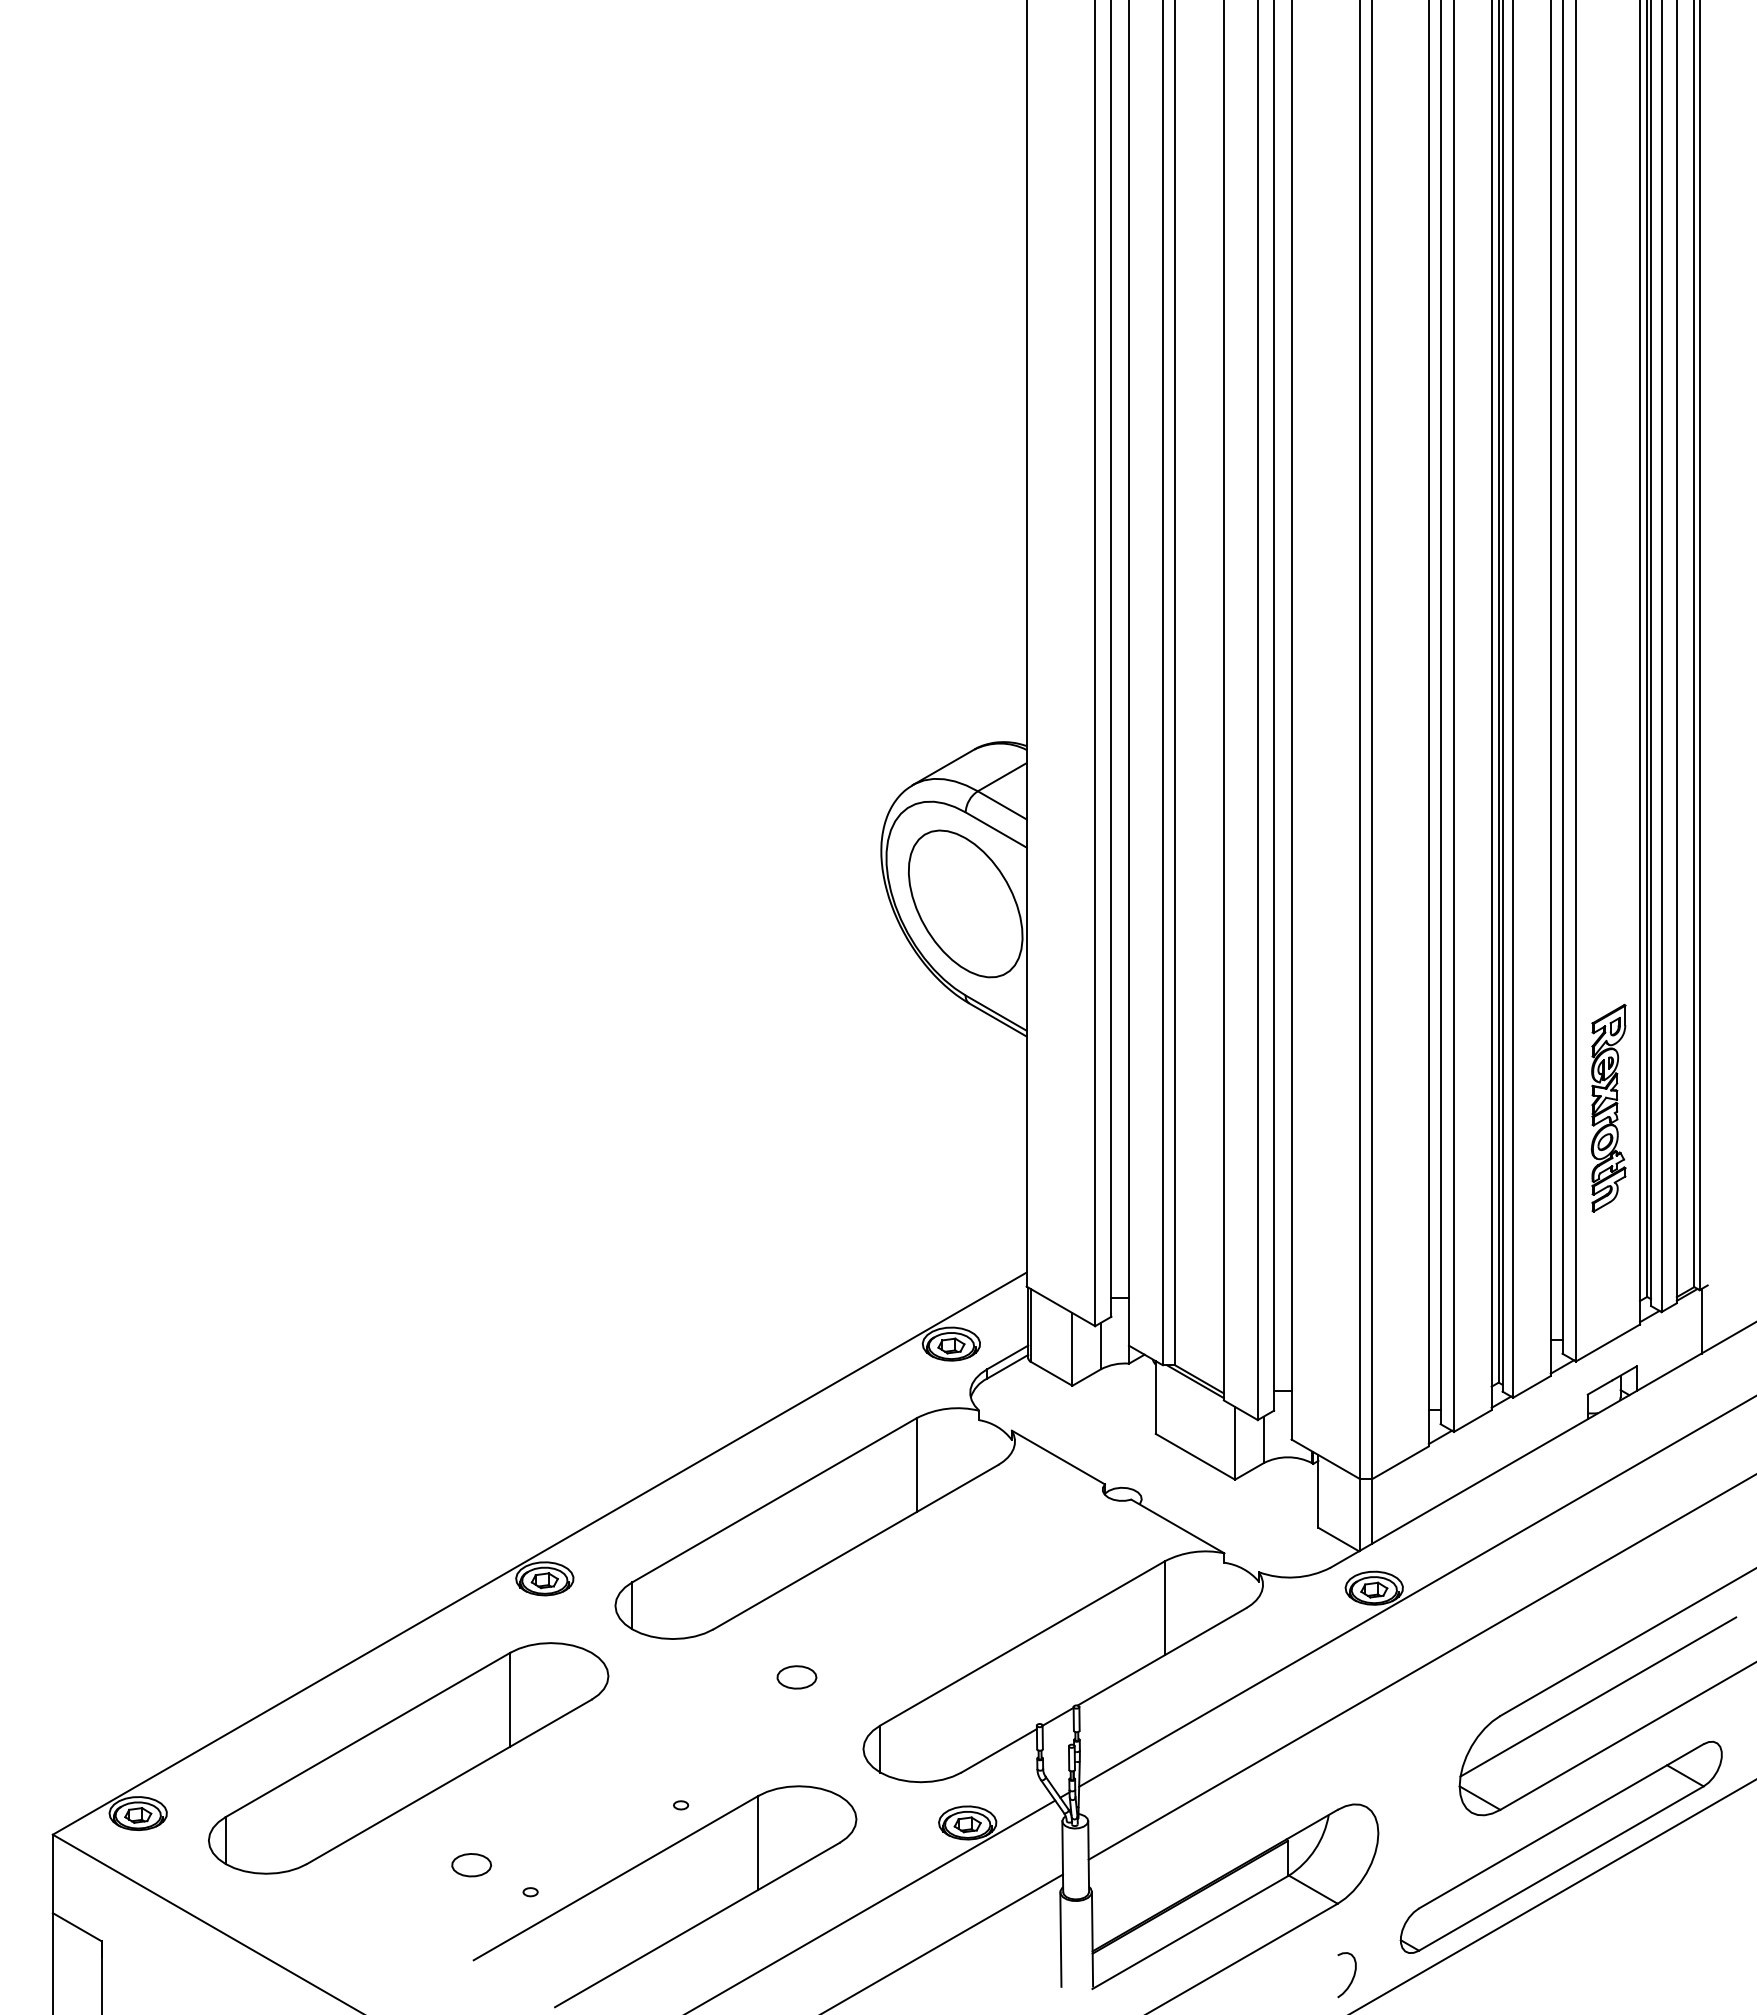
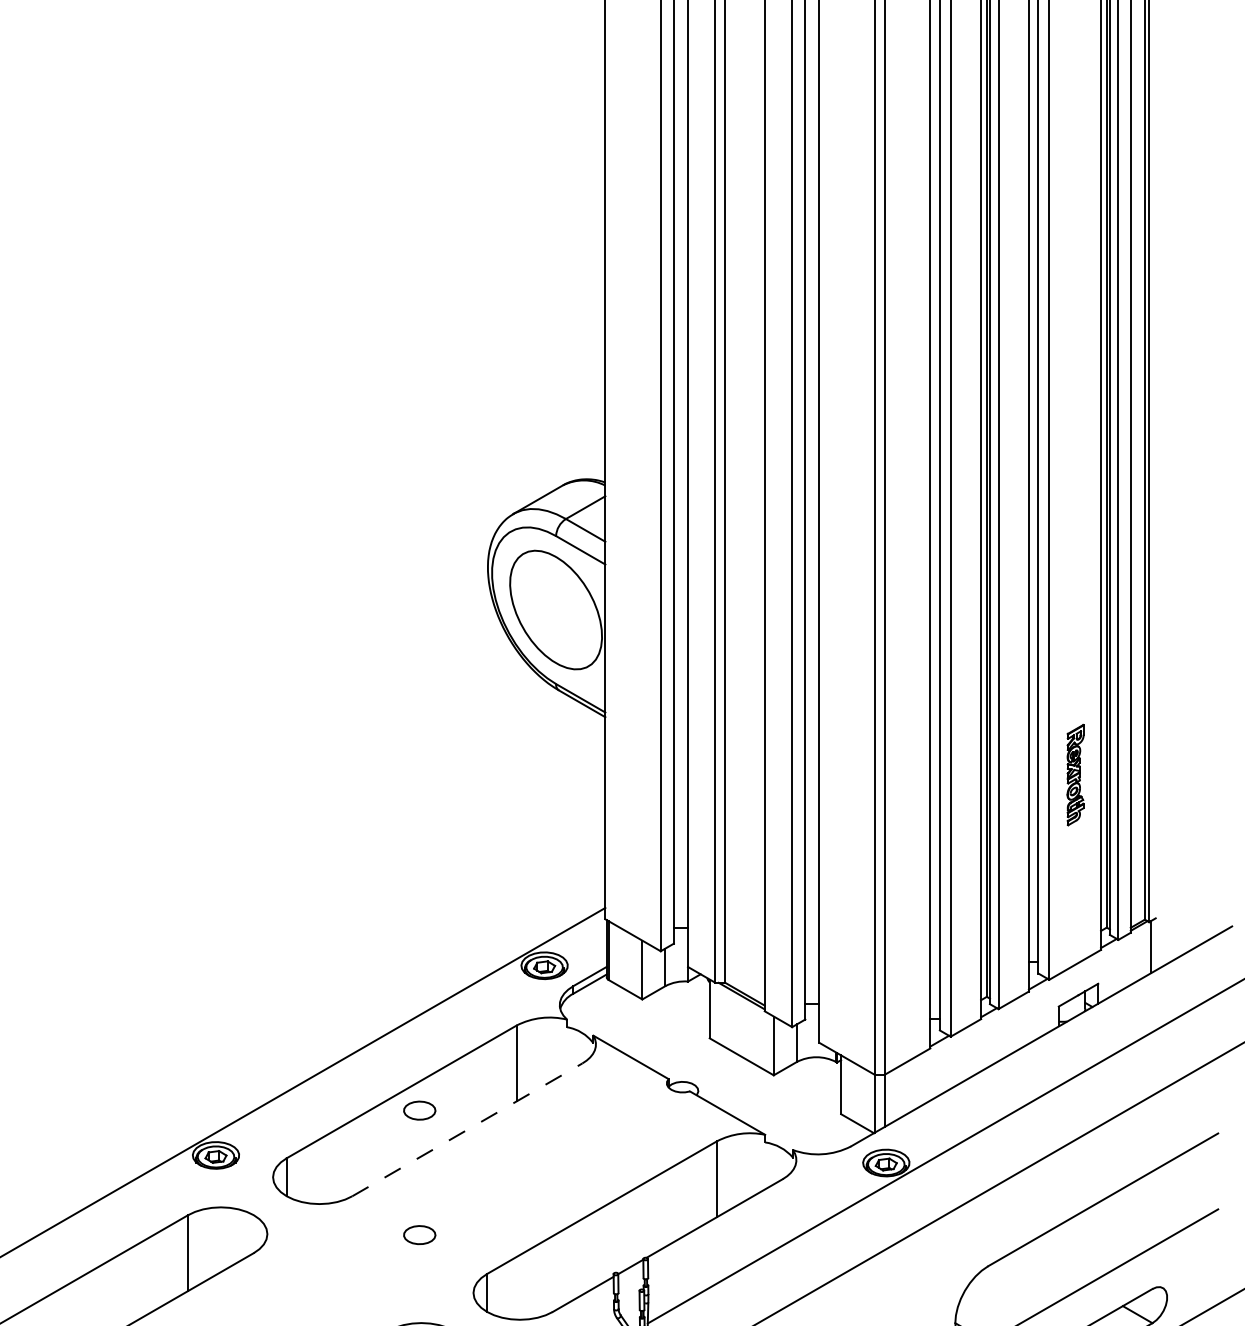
part: (1608, 1107) -> (1075, 774), size x0.6
part: (796, 1523) -> (419, 1110), added
line: (856, 1546) -> (467, 1129), solid -> dashed
line: (1598, 1696) -> (1067, 1250), removed

